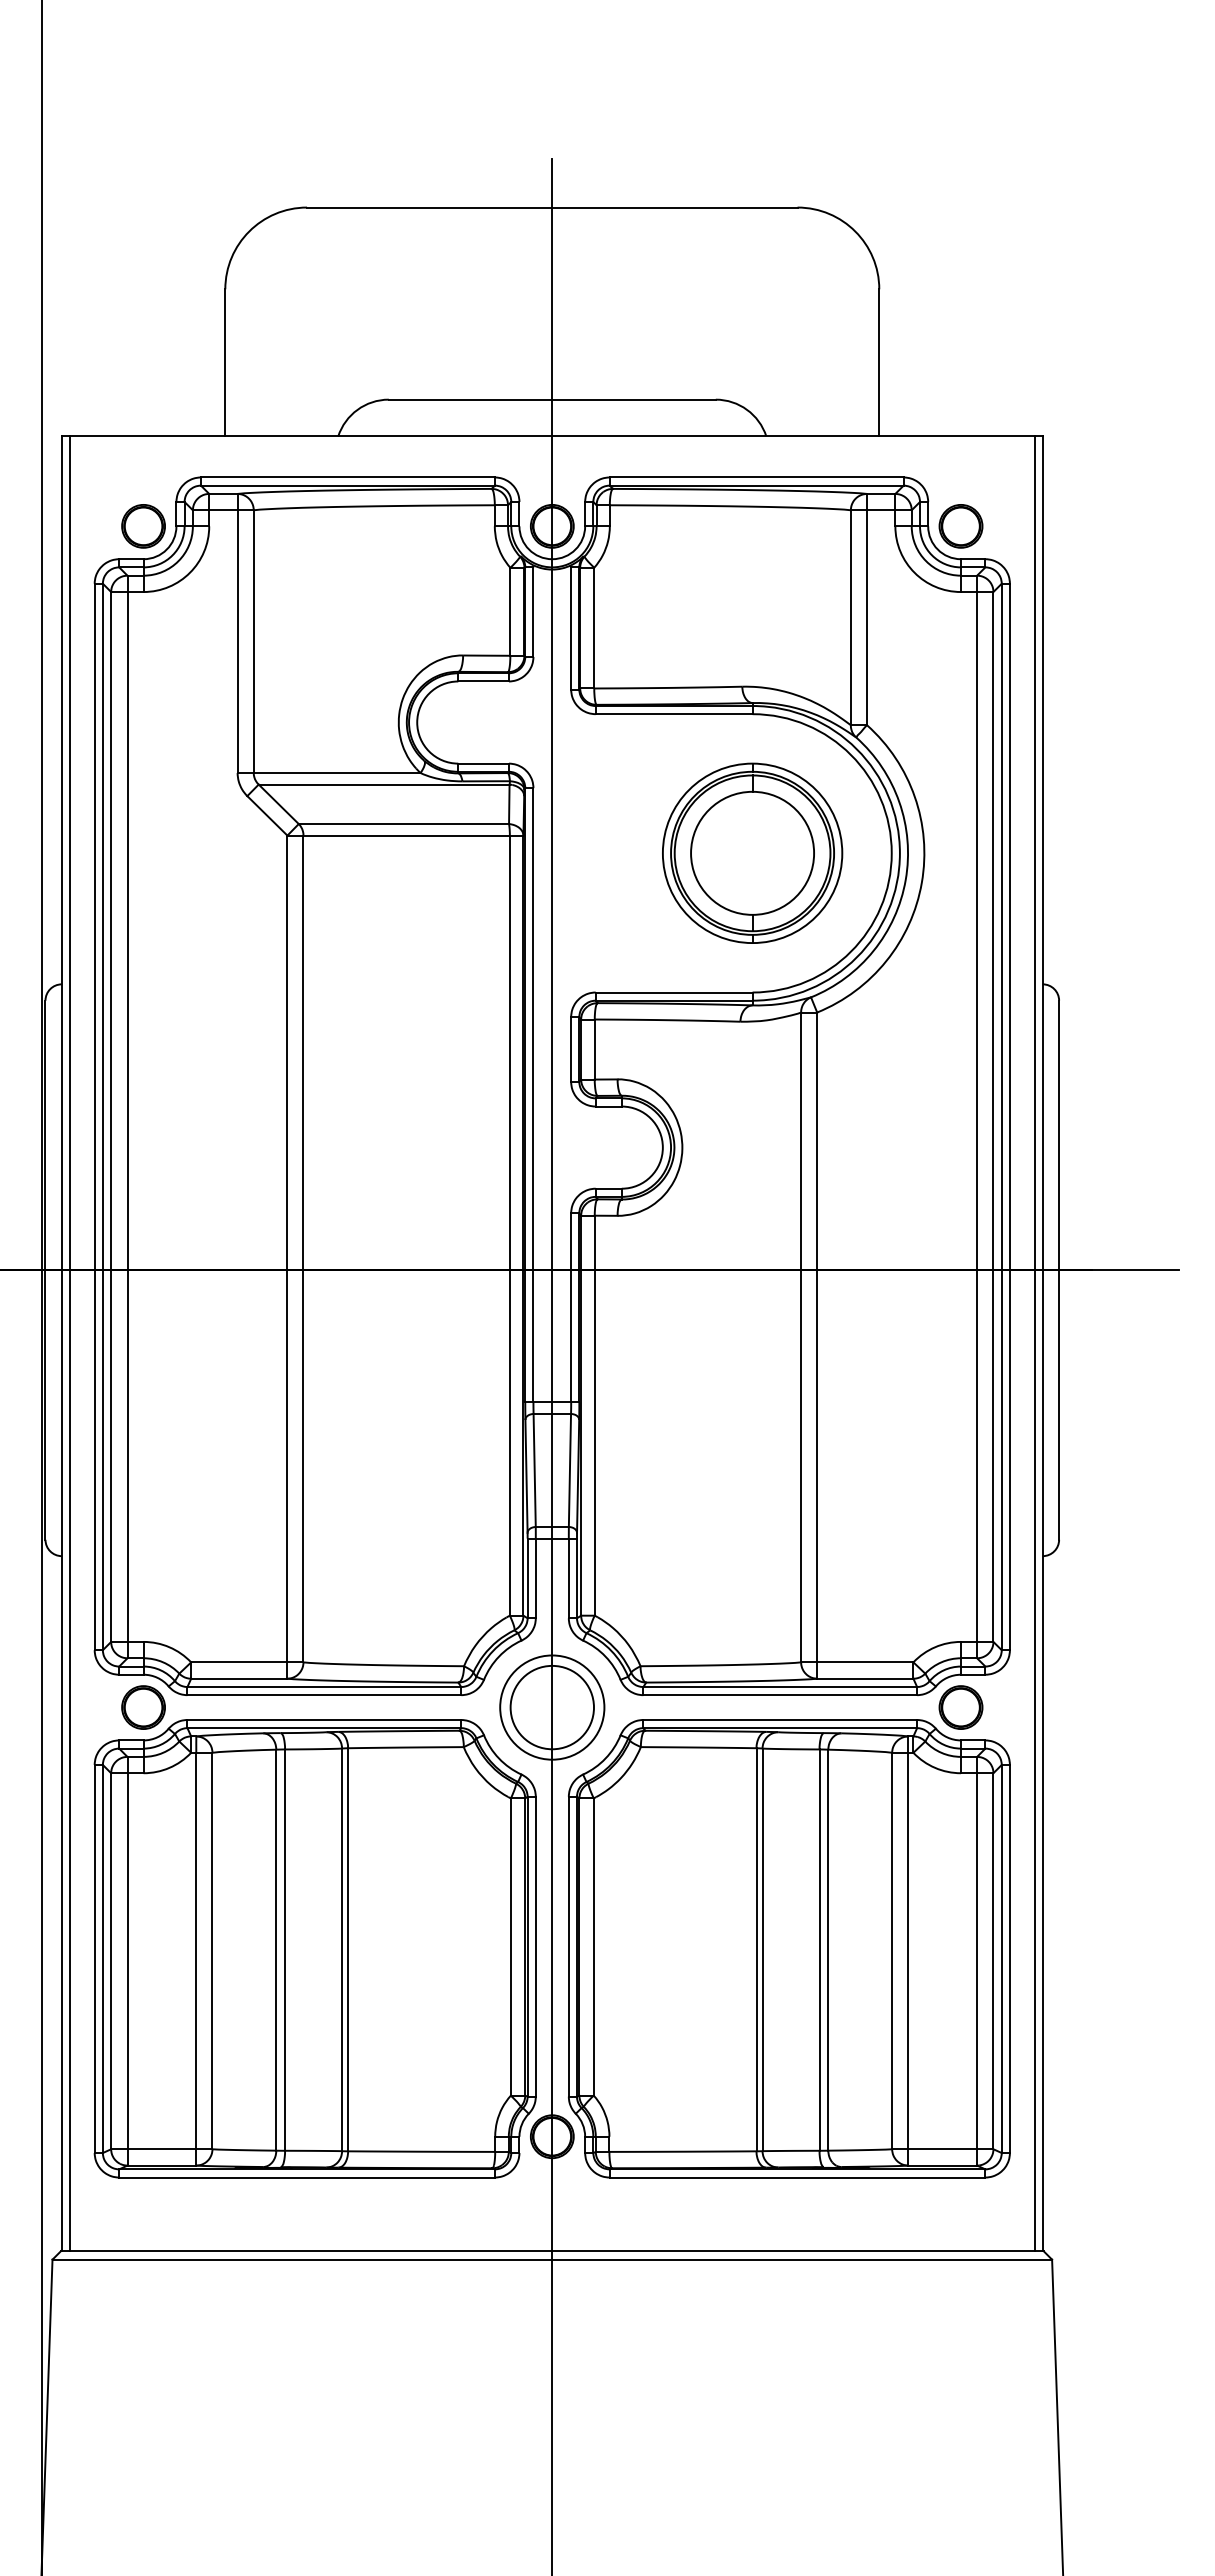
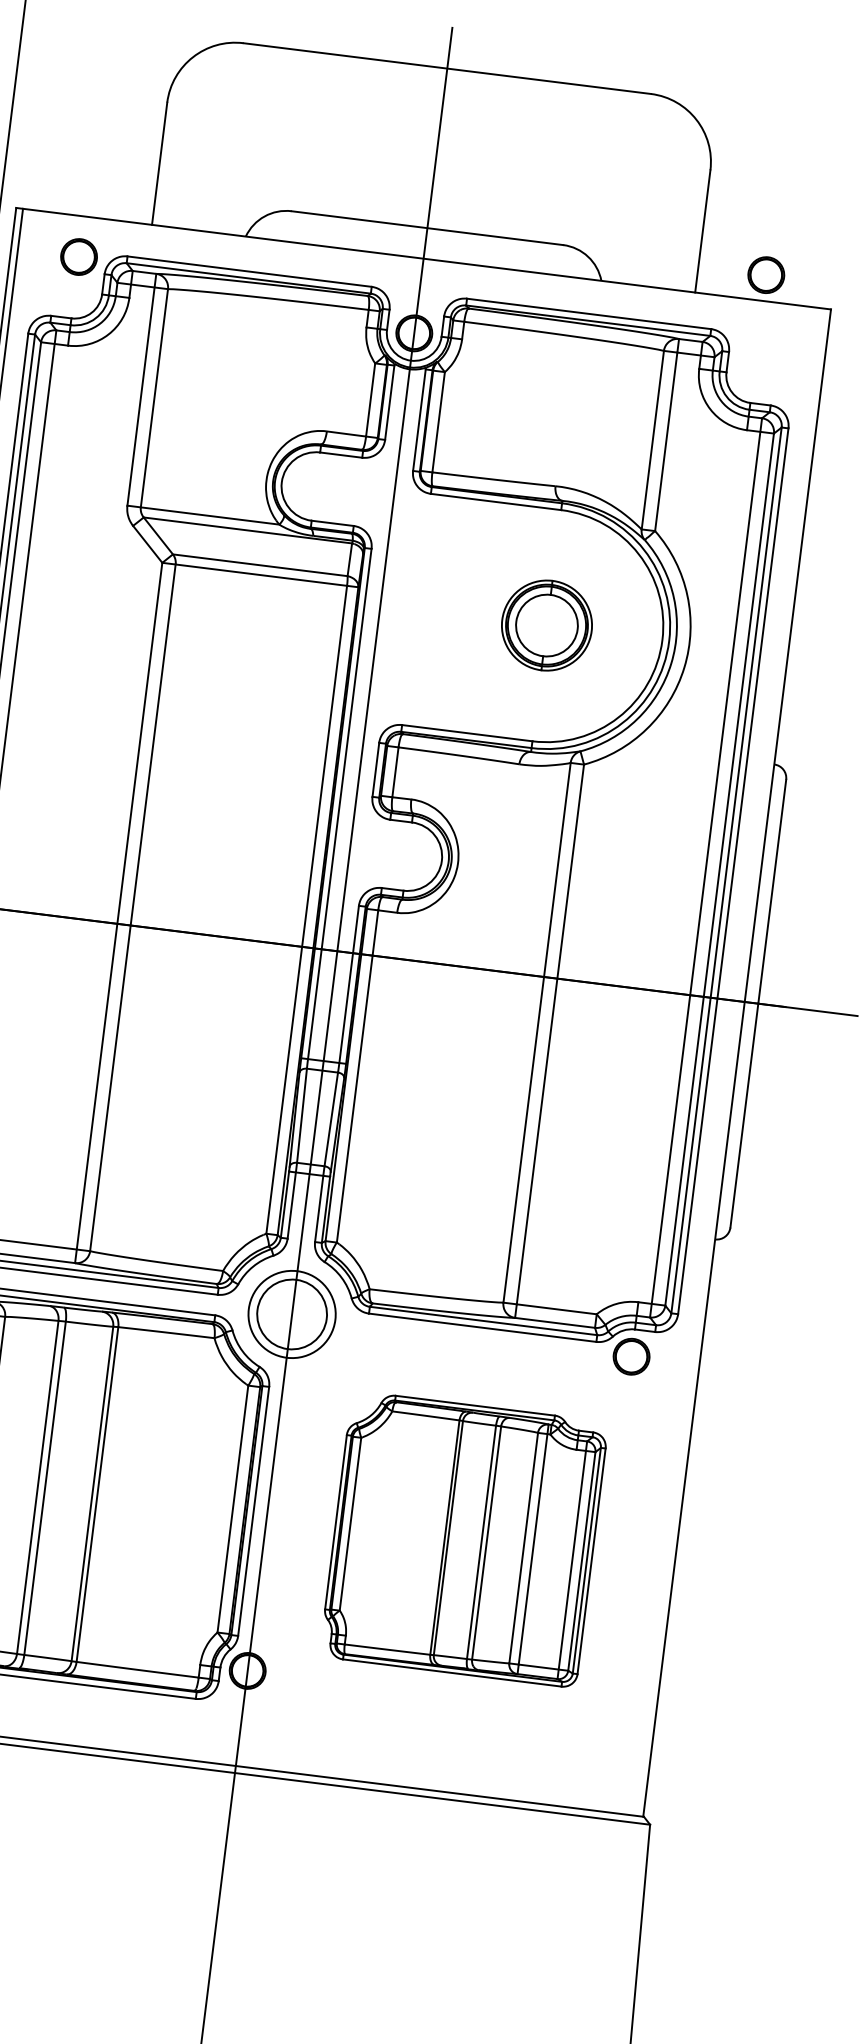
part: (143, 526) -> (78, 257), moved
part: (960, 526) -> (765, 275), moved
part: (752, 852) -> (546, 624), size x0.6
line: (1034, 1343) -> (730, 1061), removed
part: (789, 1948) -> (464, 1539), size x0.7

